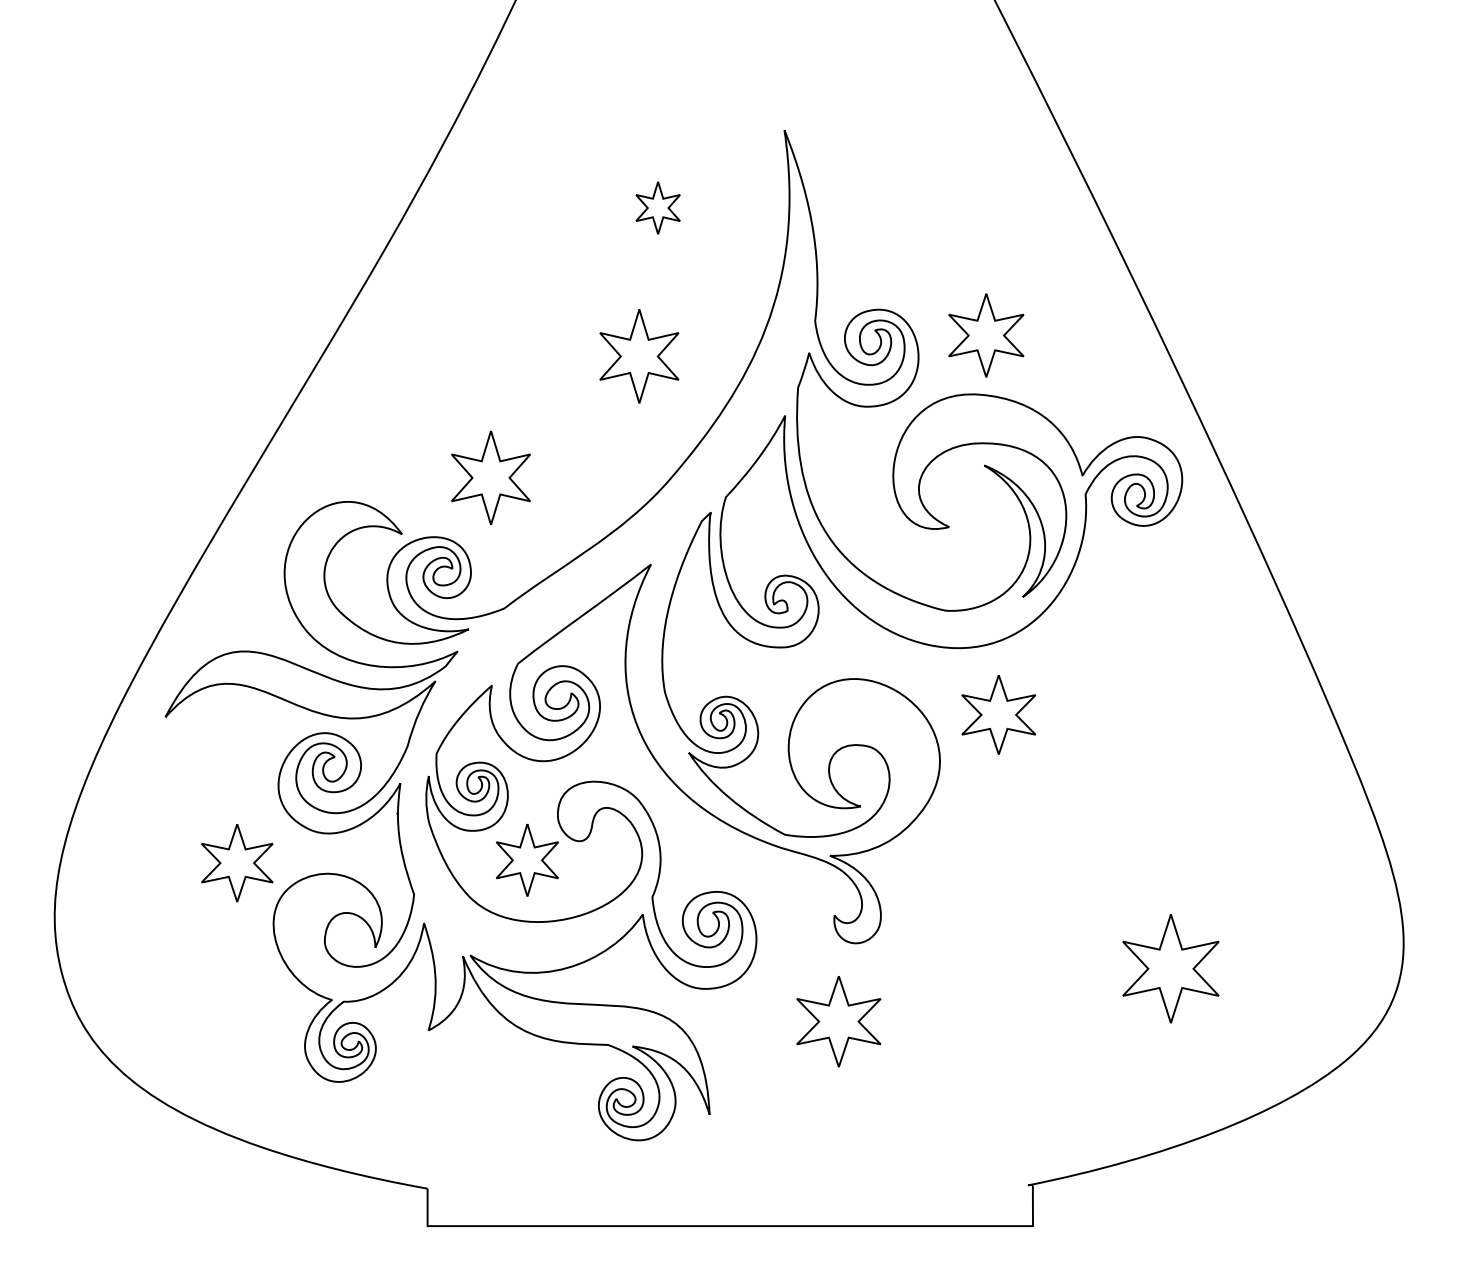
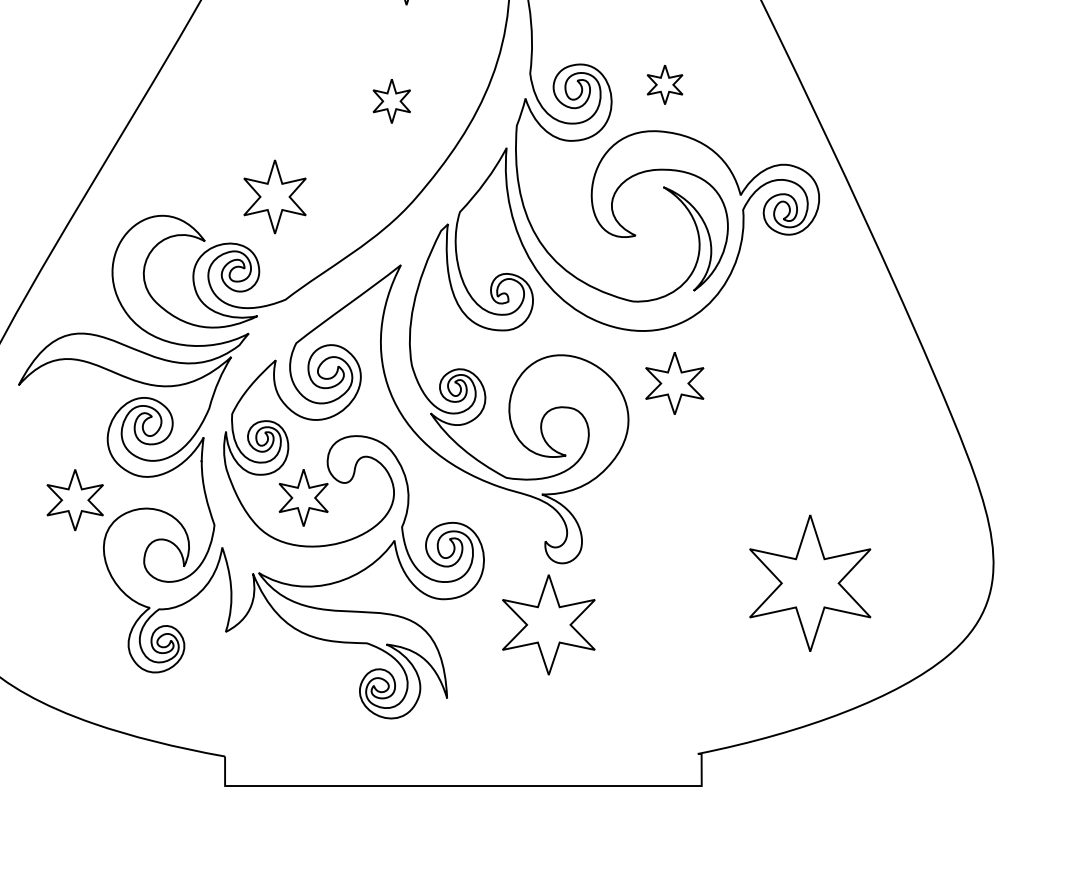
part: (986, 335) -> (665, 84), size x0.6
part: (639, 356) -> (391, 101), size x0.6
part: (1170, 968) -> (809, 583), size x1.6
part: (838, 1021) -> (548, 624), size x1.4

